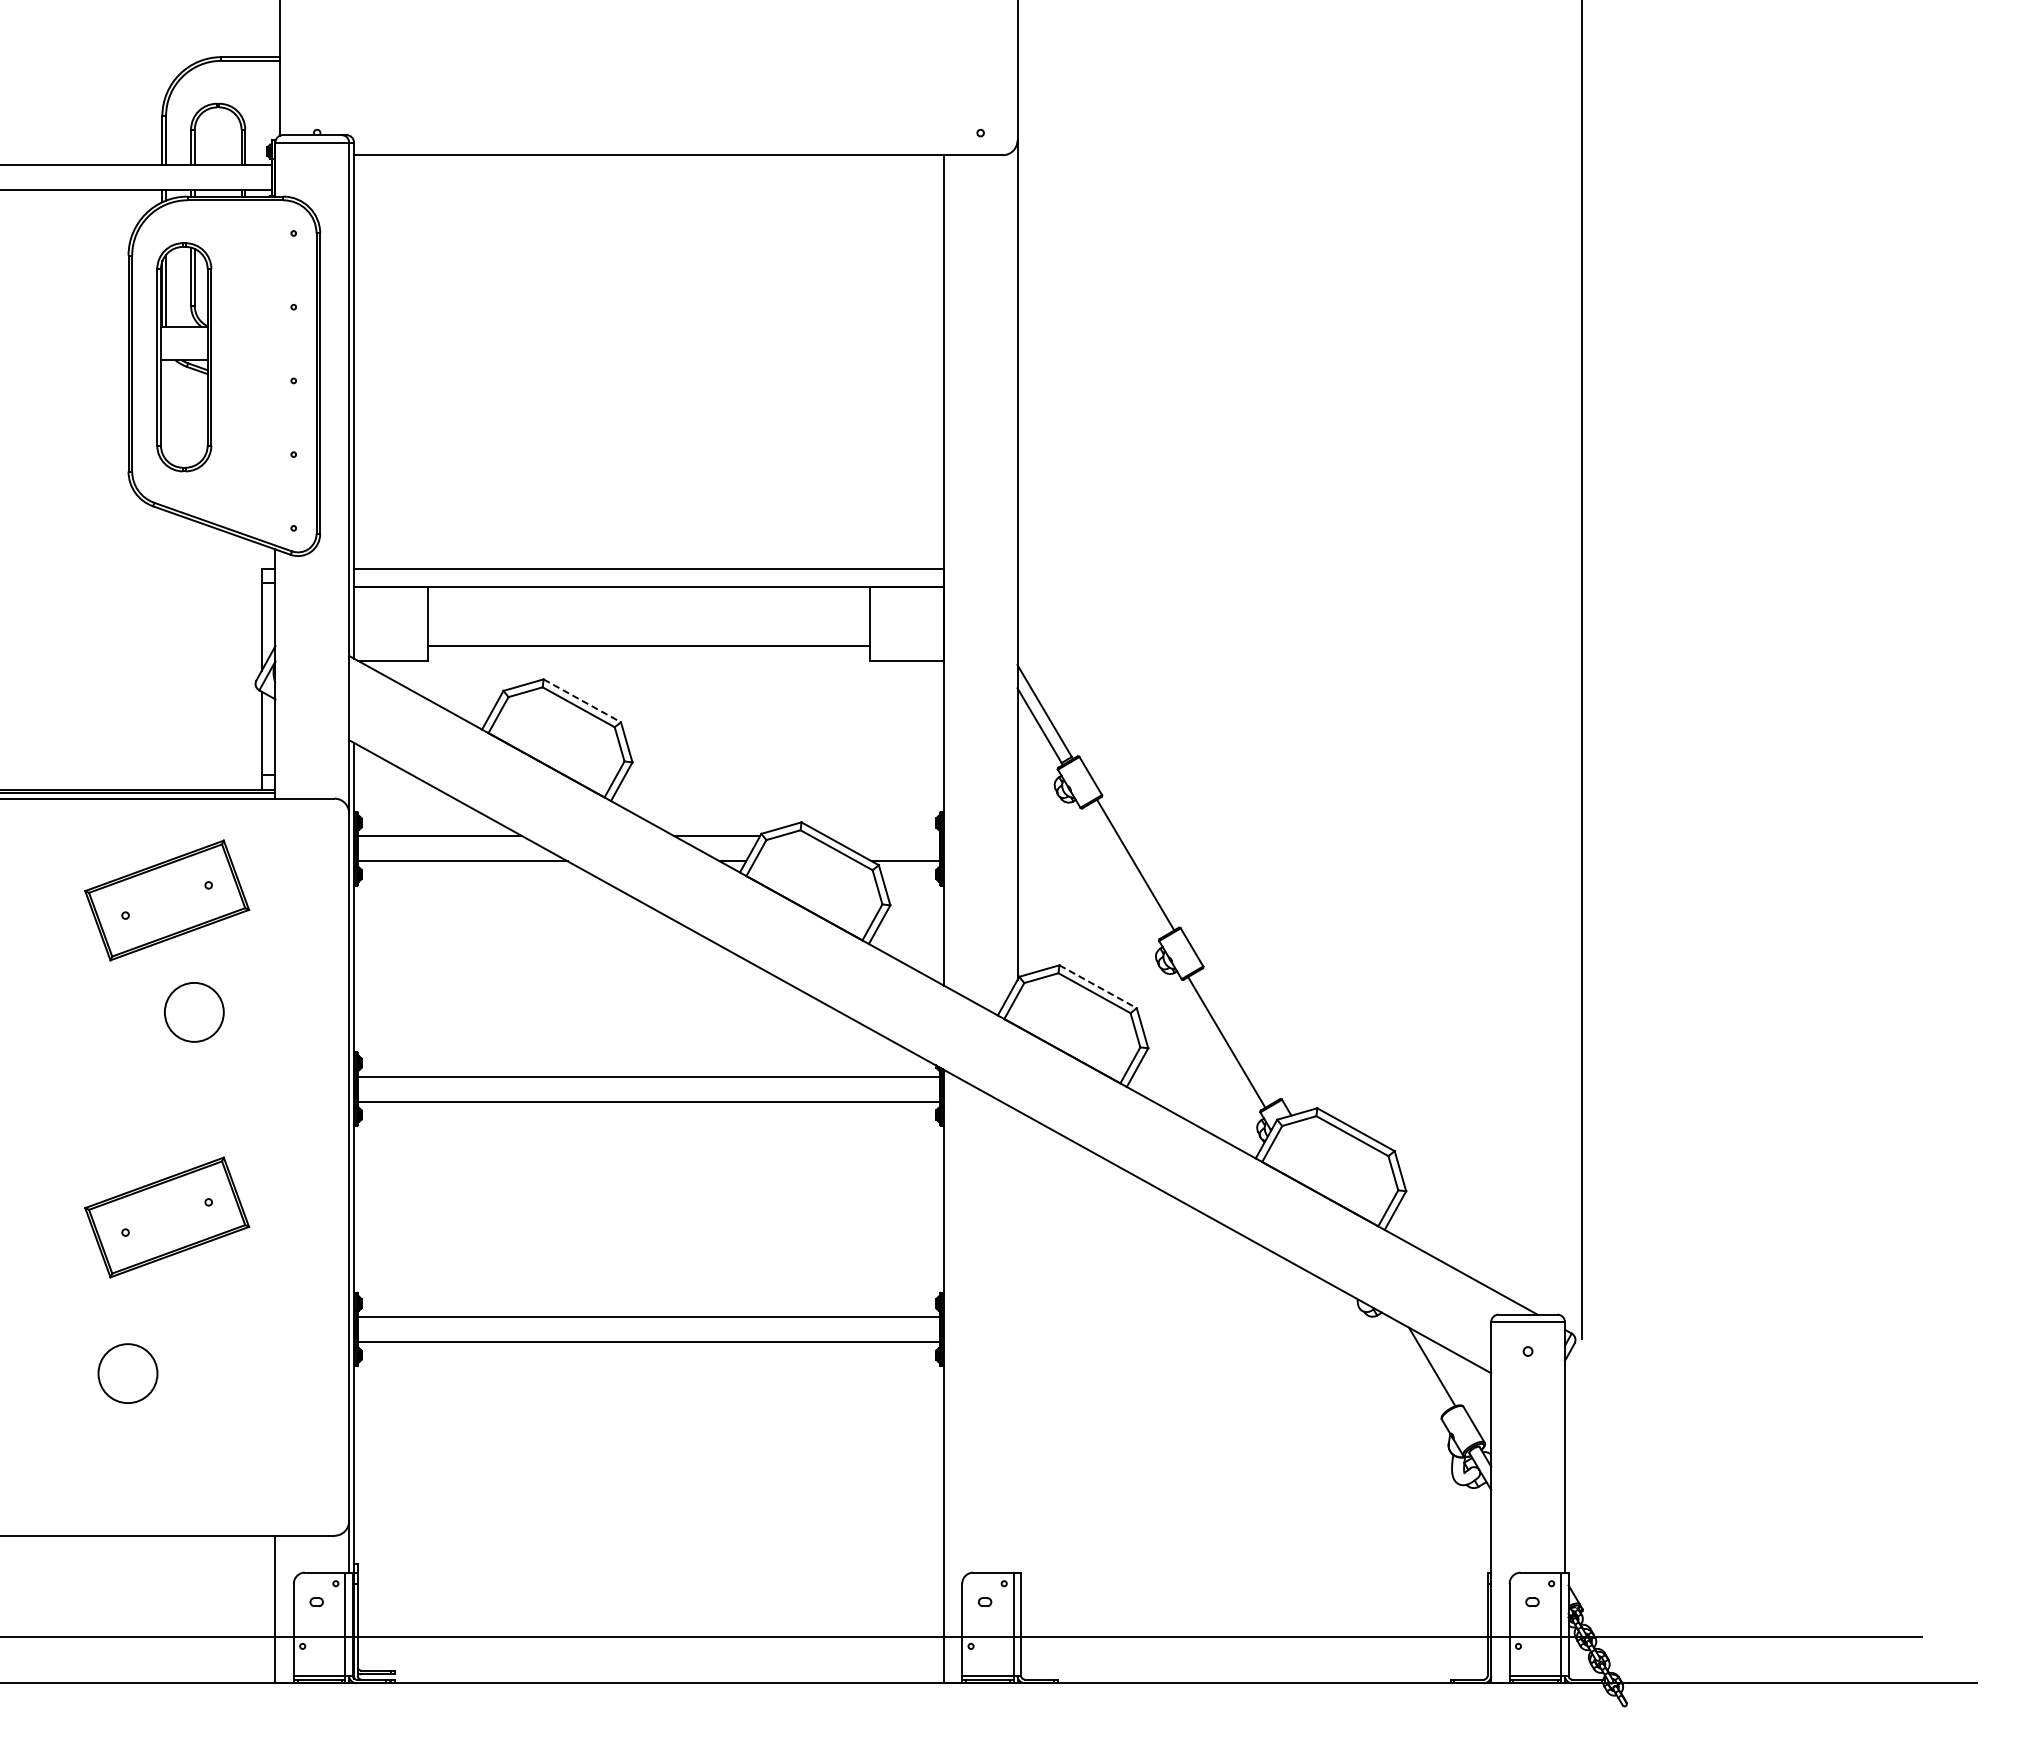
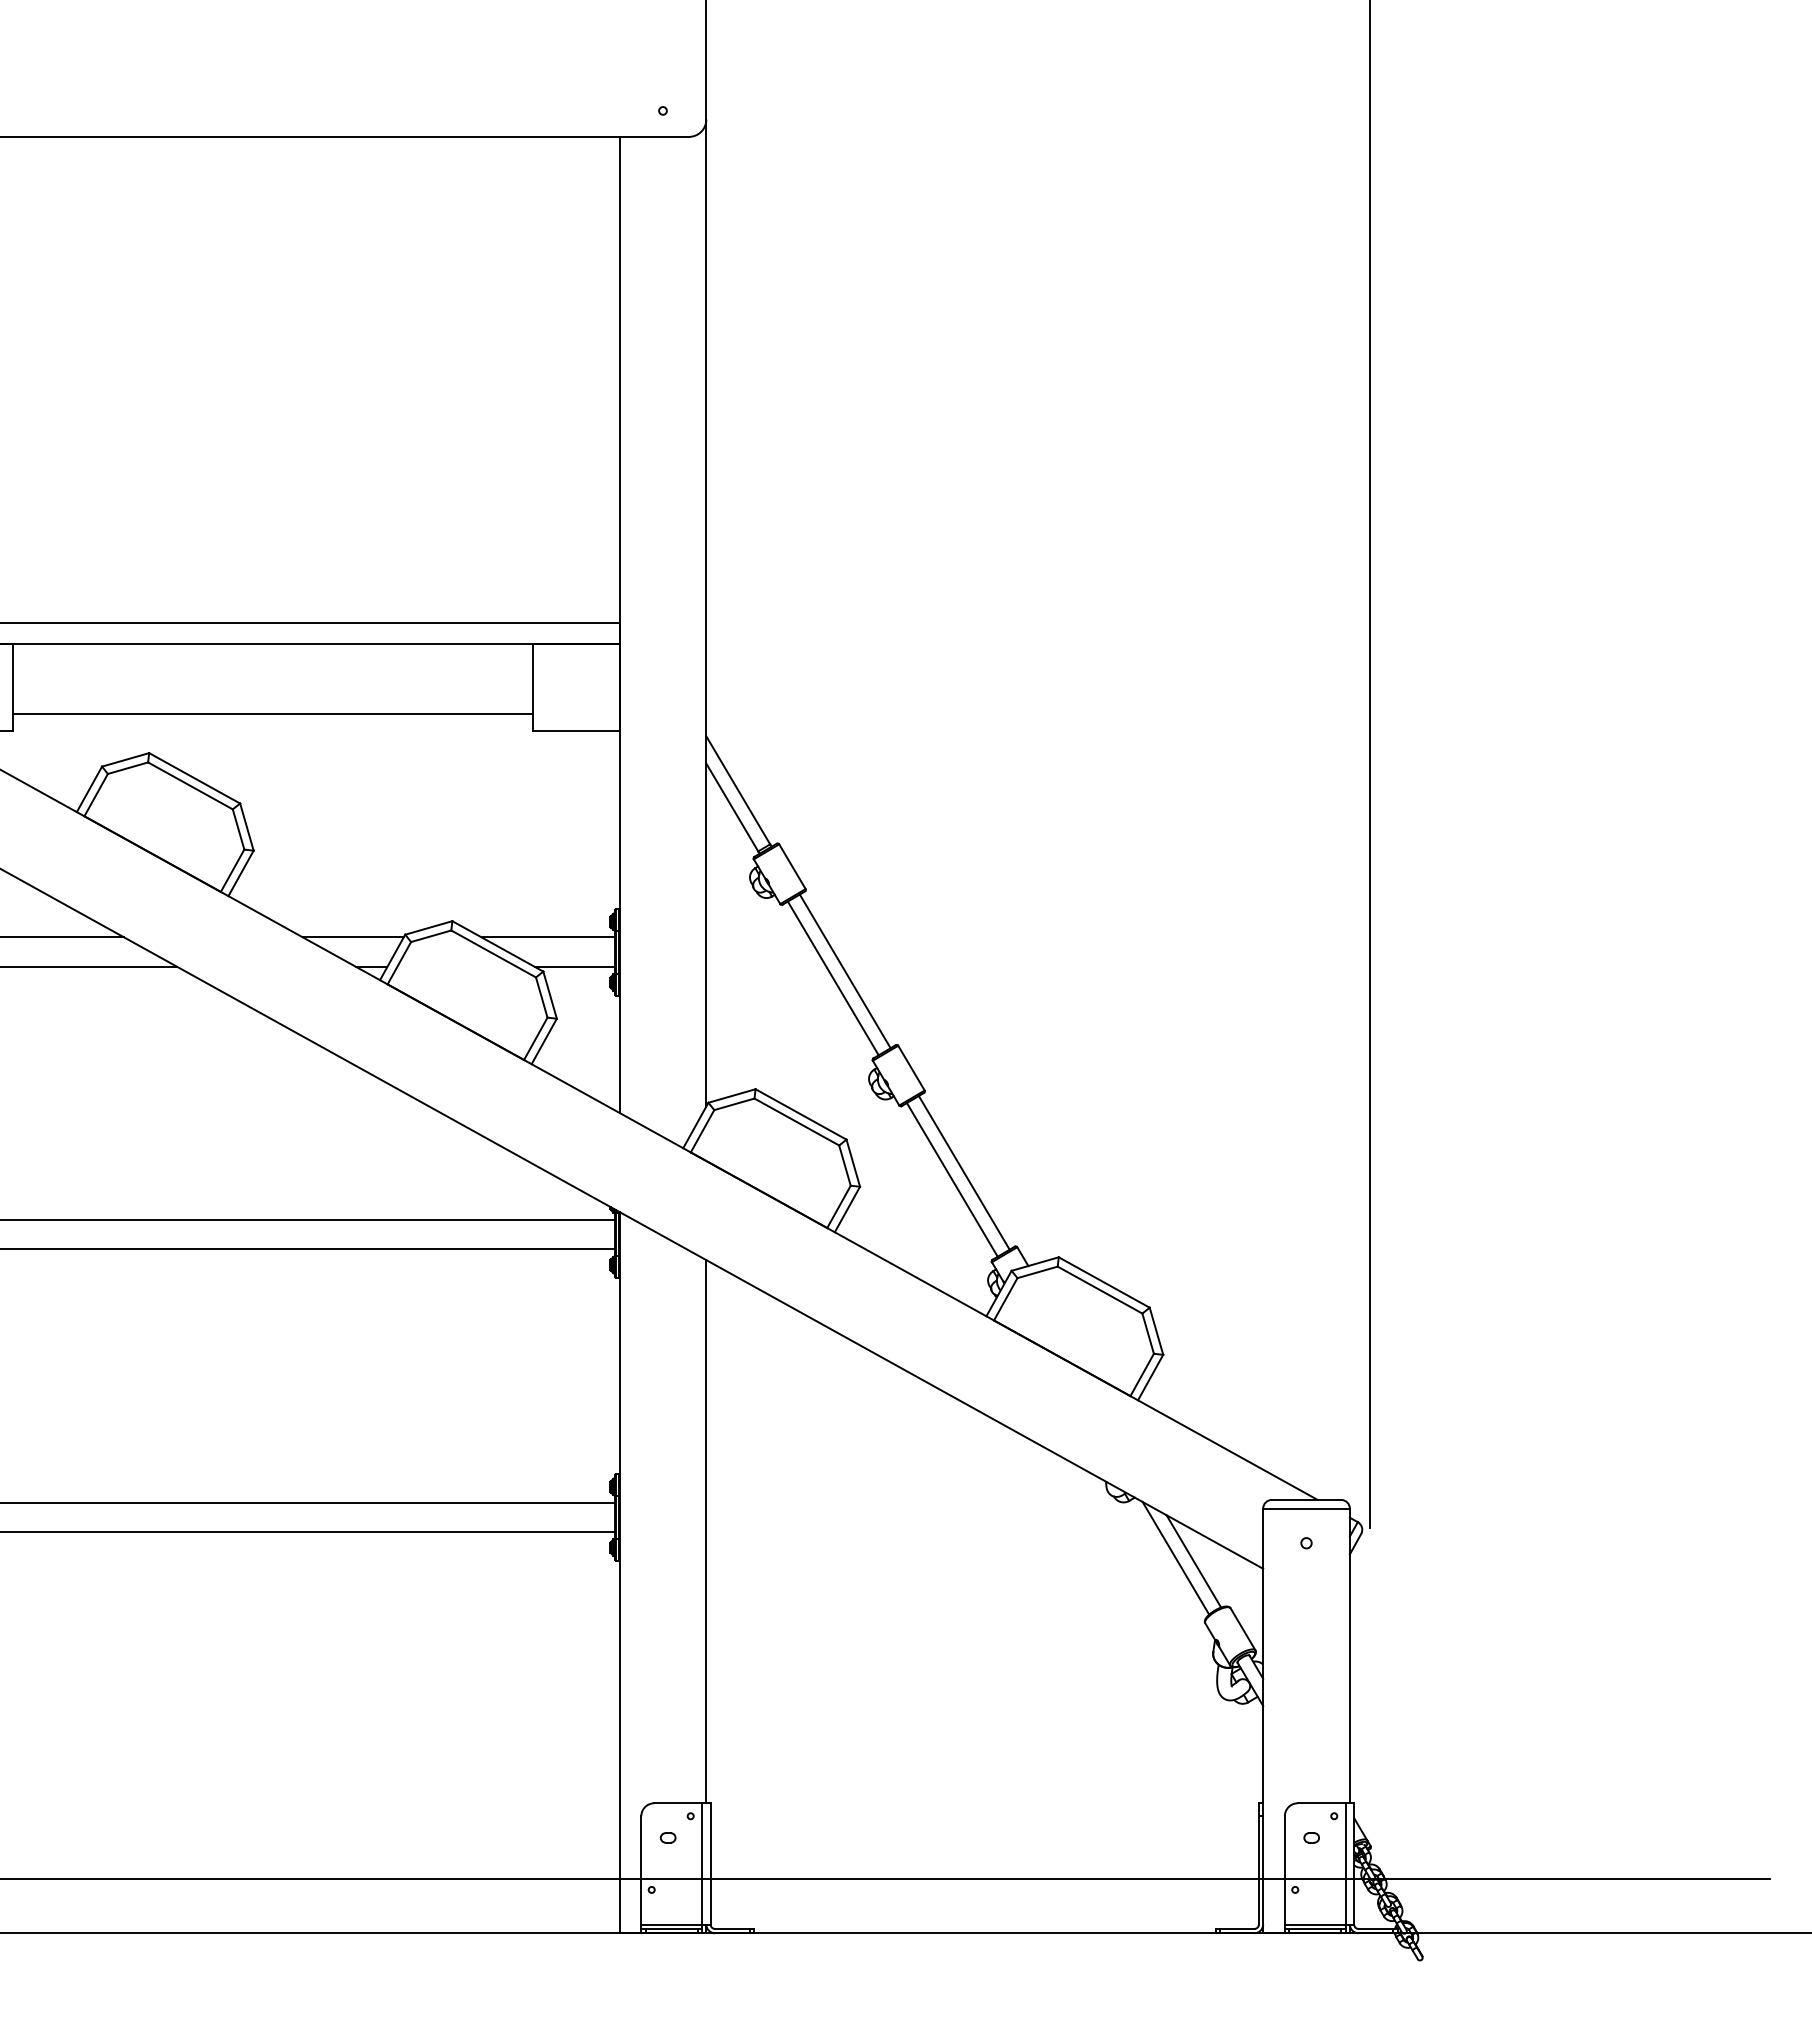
line: (582, 701) -> (194, 779), dashed -> solid
line: (883, 836) -> (548, 937), added
line: (1125, 870) -> (833, 977), added
line: (1098, 987) -> (801, 1115), dashed -> solid
line: (1236, 1036) -> (963, 1172), added
line: (1017, 1341) -> (706, 1531), added
line: (1416, 1364) -> (1175, 1558), added

